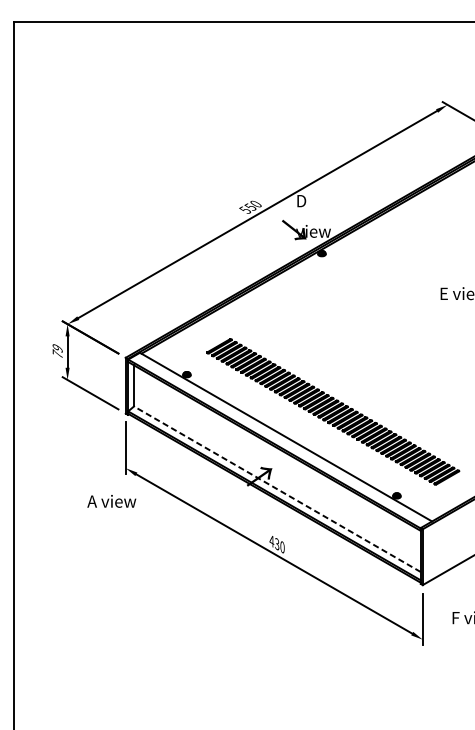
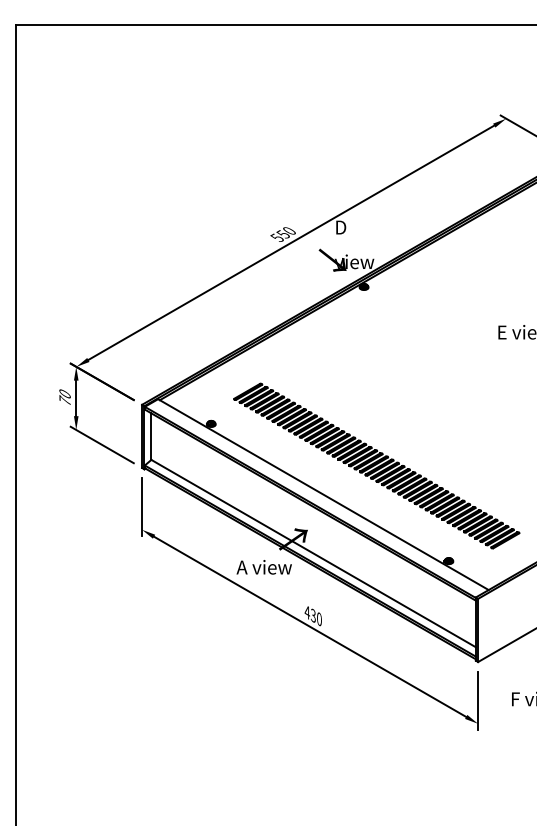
text: (57, 348) -> (64, 394), 79 -> 70
line: (277, 489) -> (313, 553), dashed -> solid
text: (111, 501) -> (263, 567), moved

